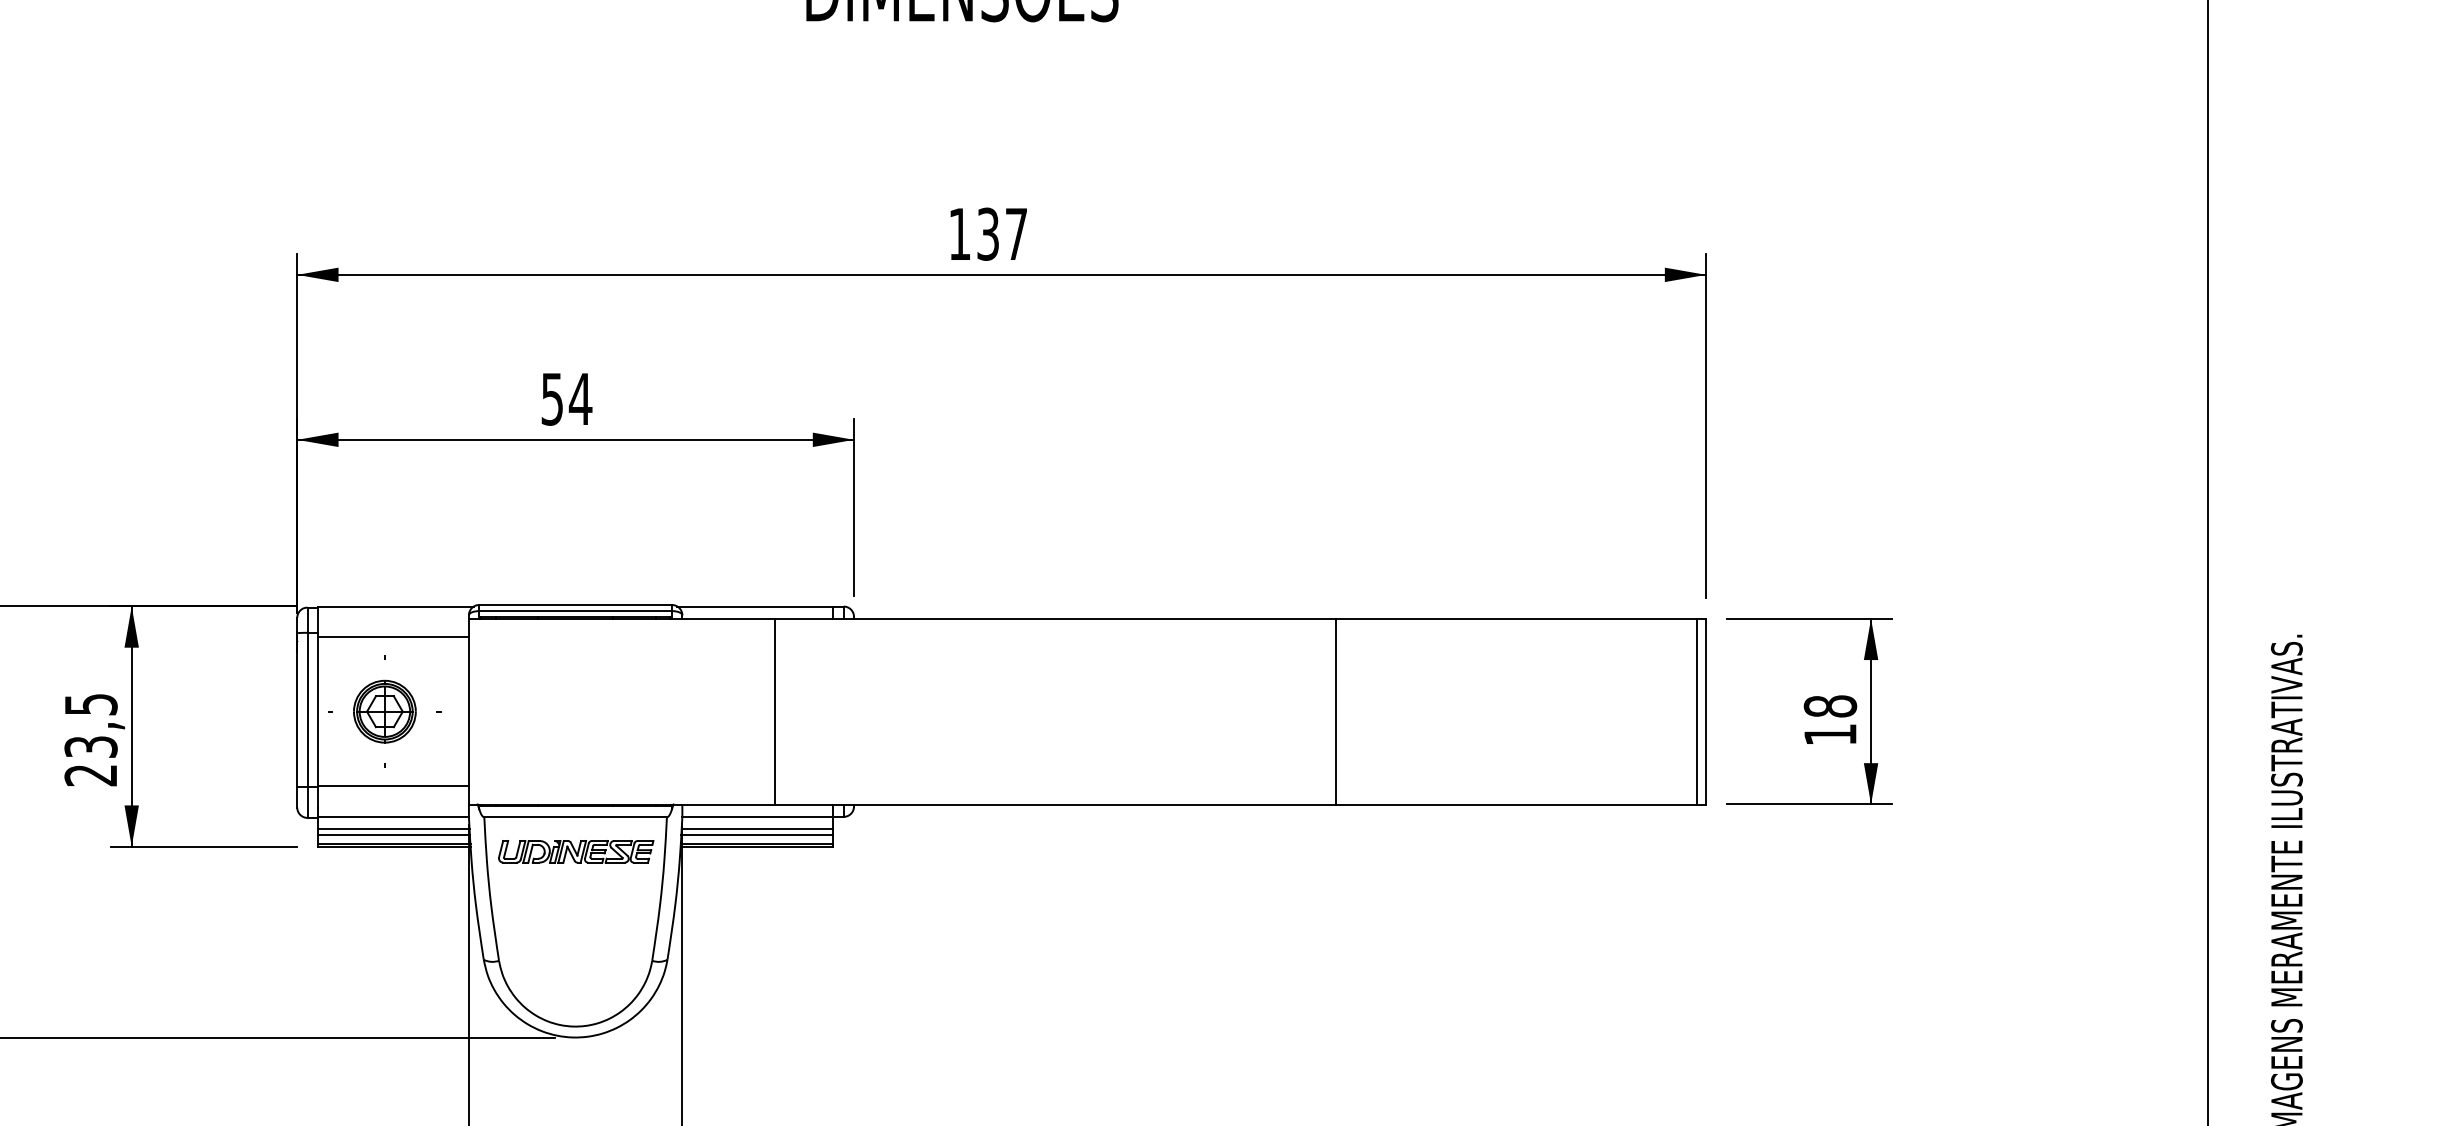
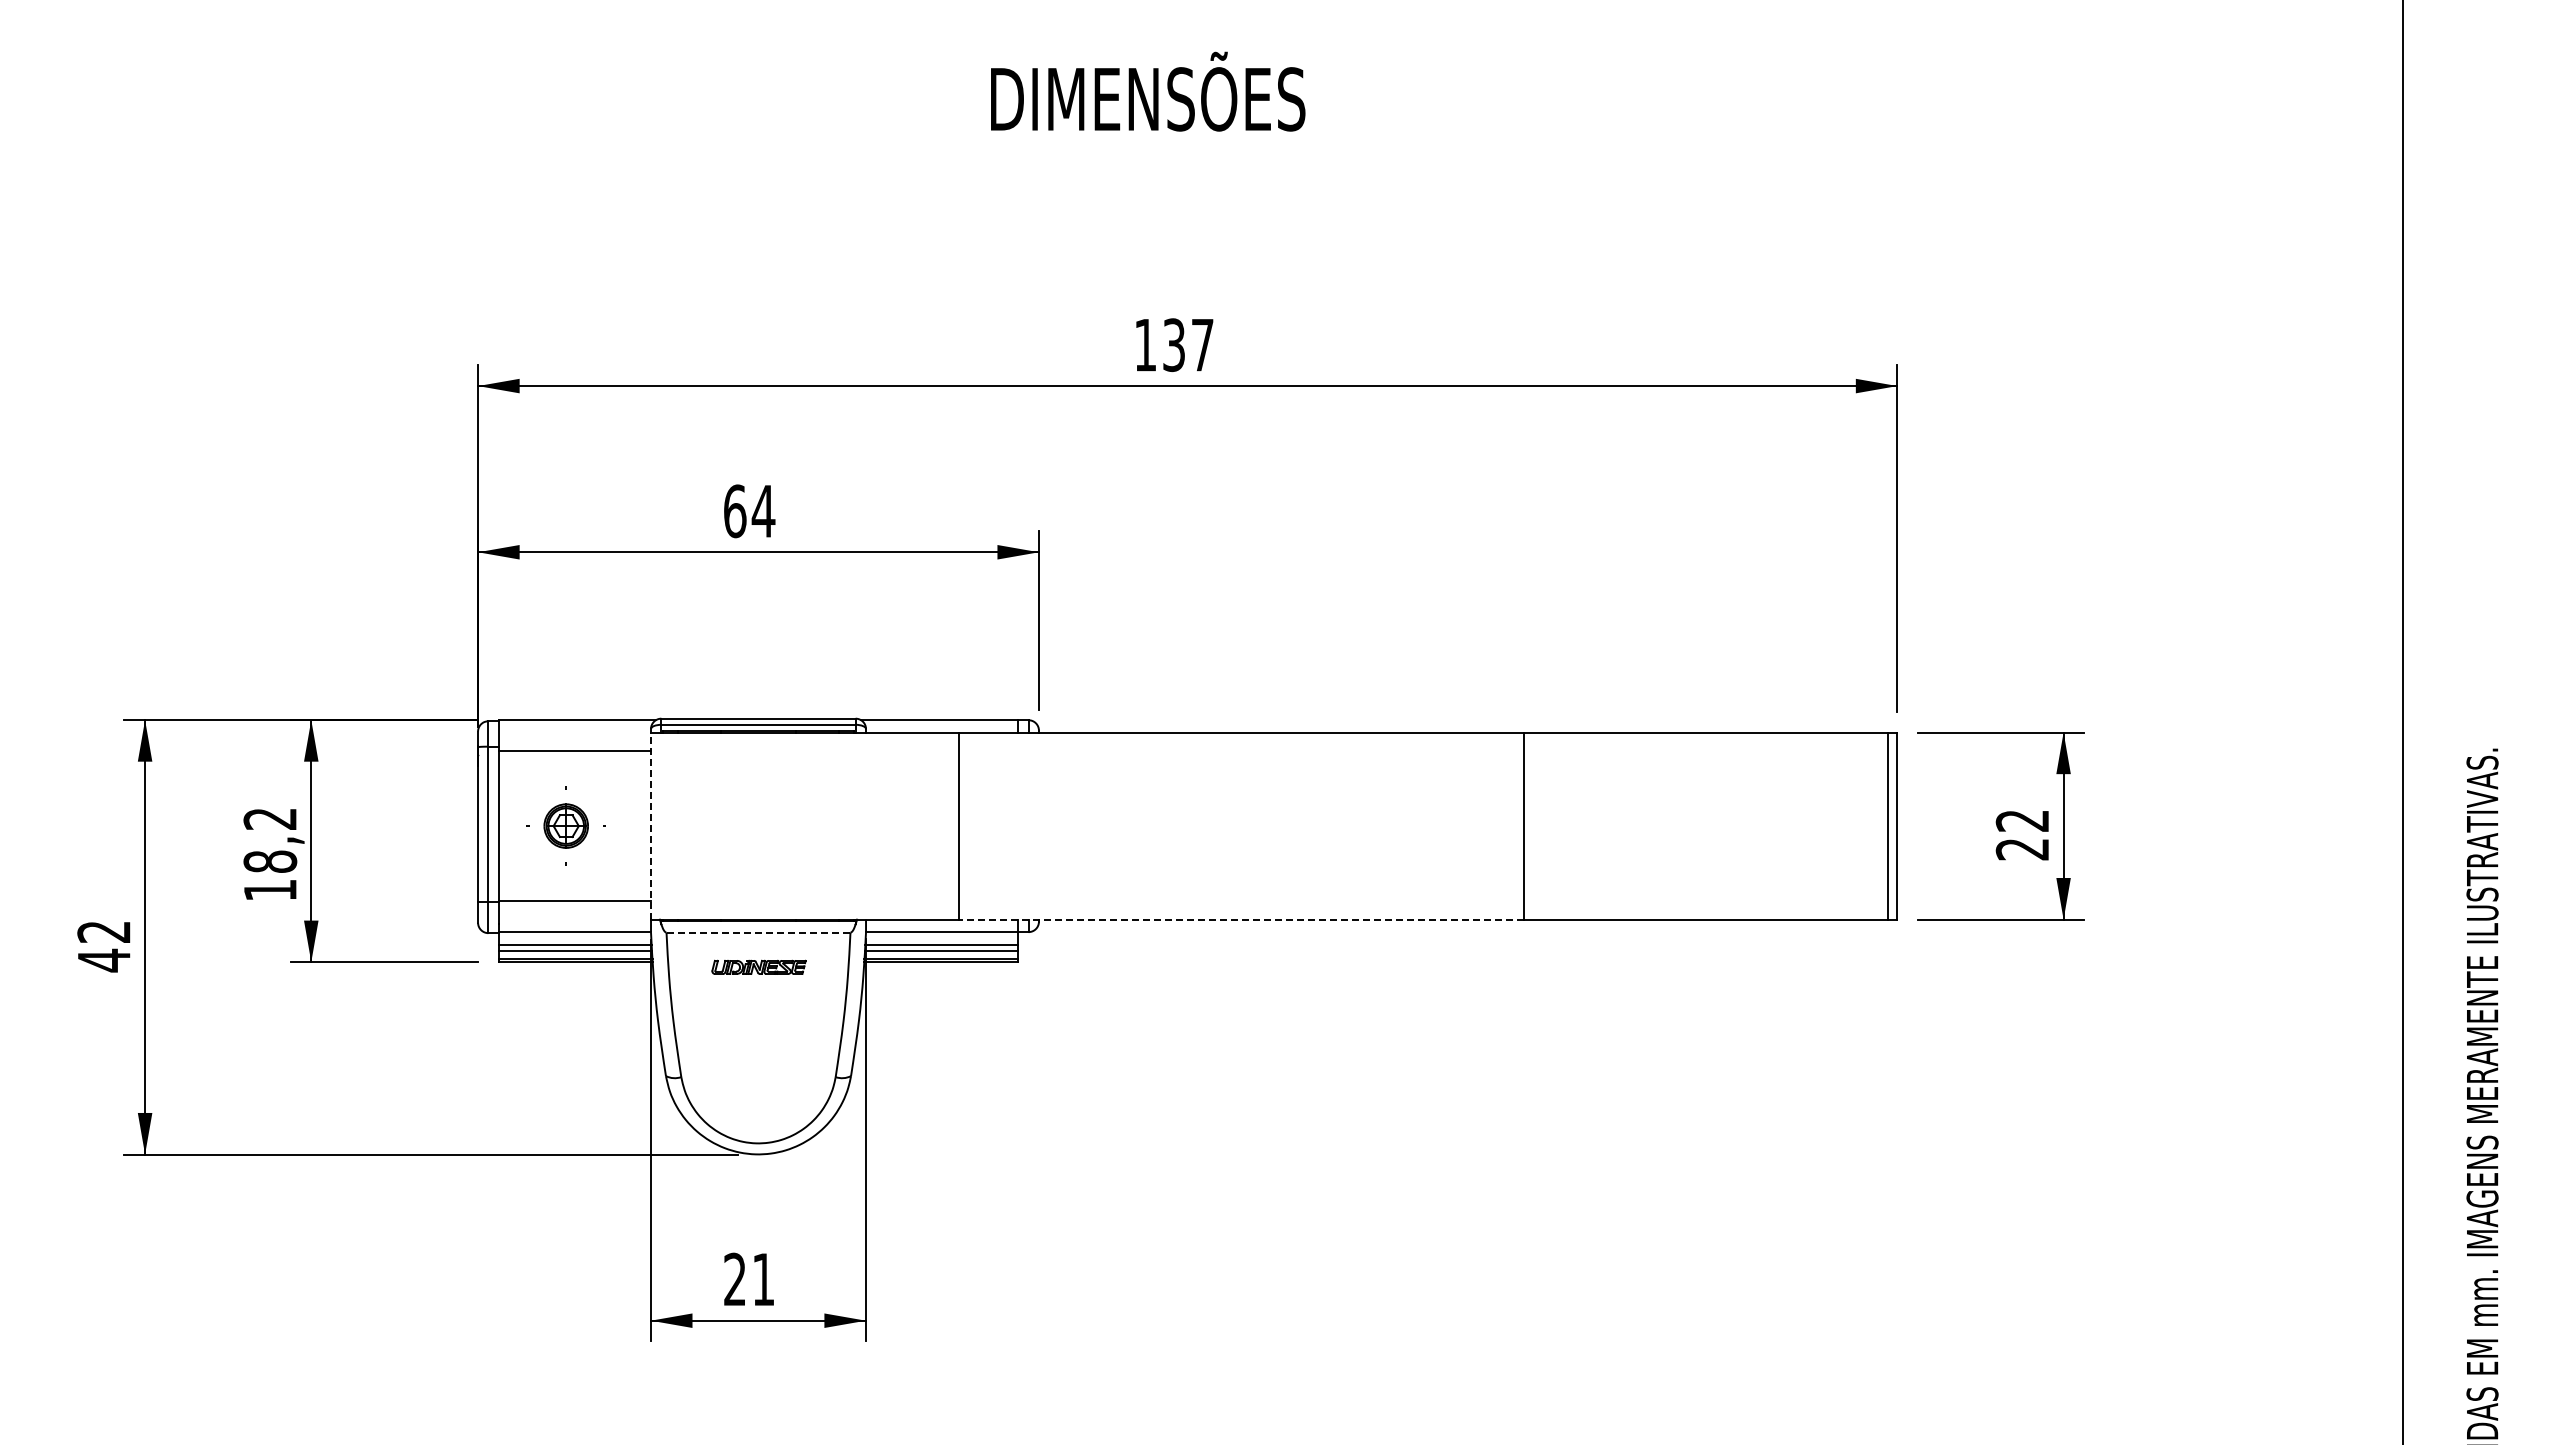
text: (552, 399) -> (735, 511), 54 -> 64
part: (384, 711) -> (565, 825), size x0.7
line: (469, 711) -> (651, 825), solid -> dashed
text: (1830, 719) -> (2022, 834), 18 -> 22
text: (91, 739) -> (270, 854), 23,5 -> 18,2
line: (1055, 804) -> (1241, 919), solid -> dashed
line: (575, 817) -> (758, 932), solid -> dashed
part: (575, 851) -> (758, 967), size x0.6

